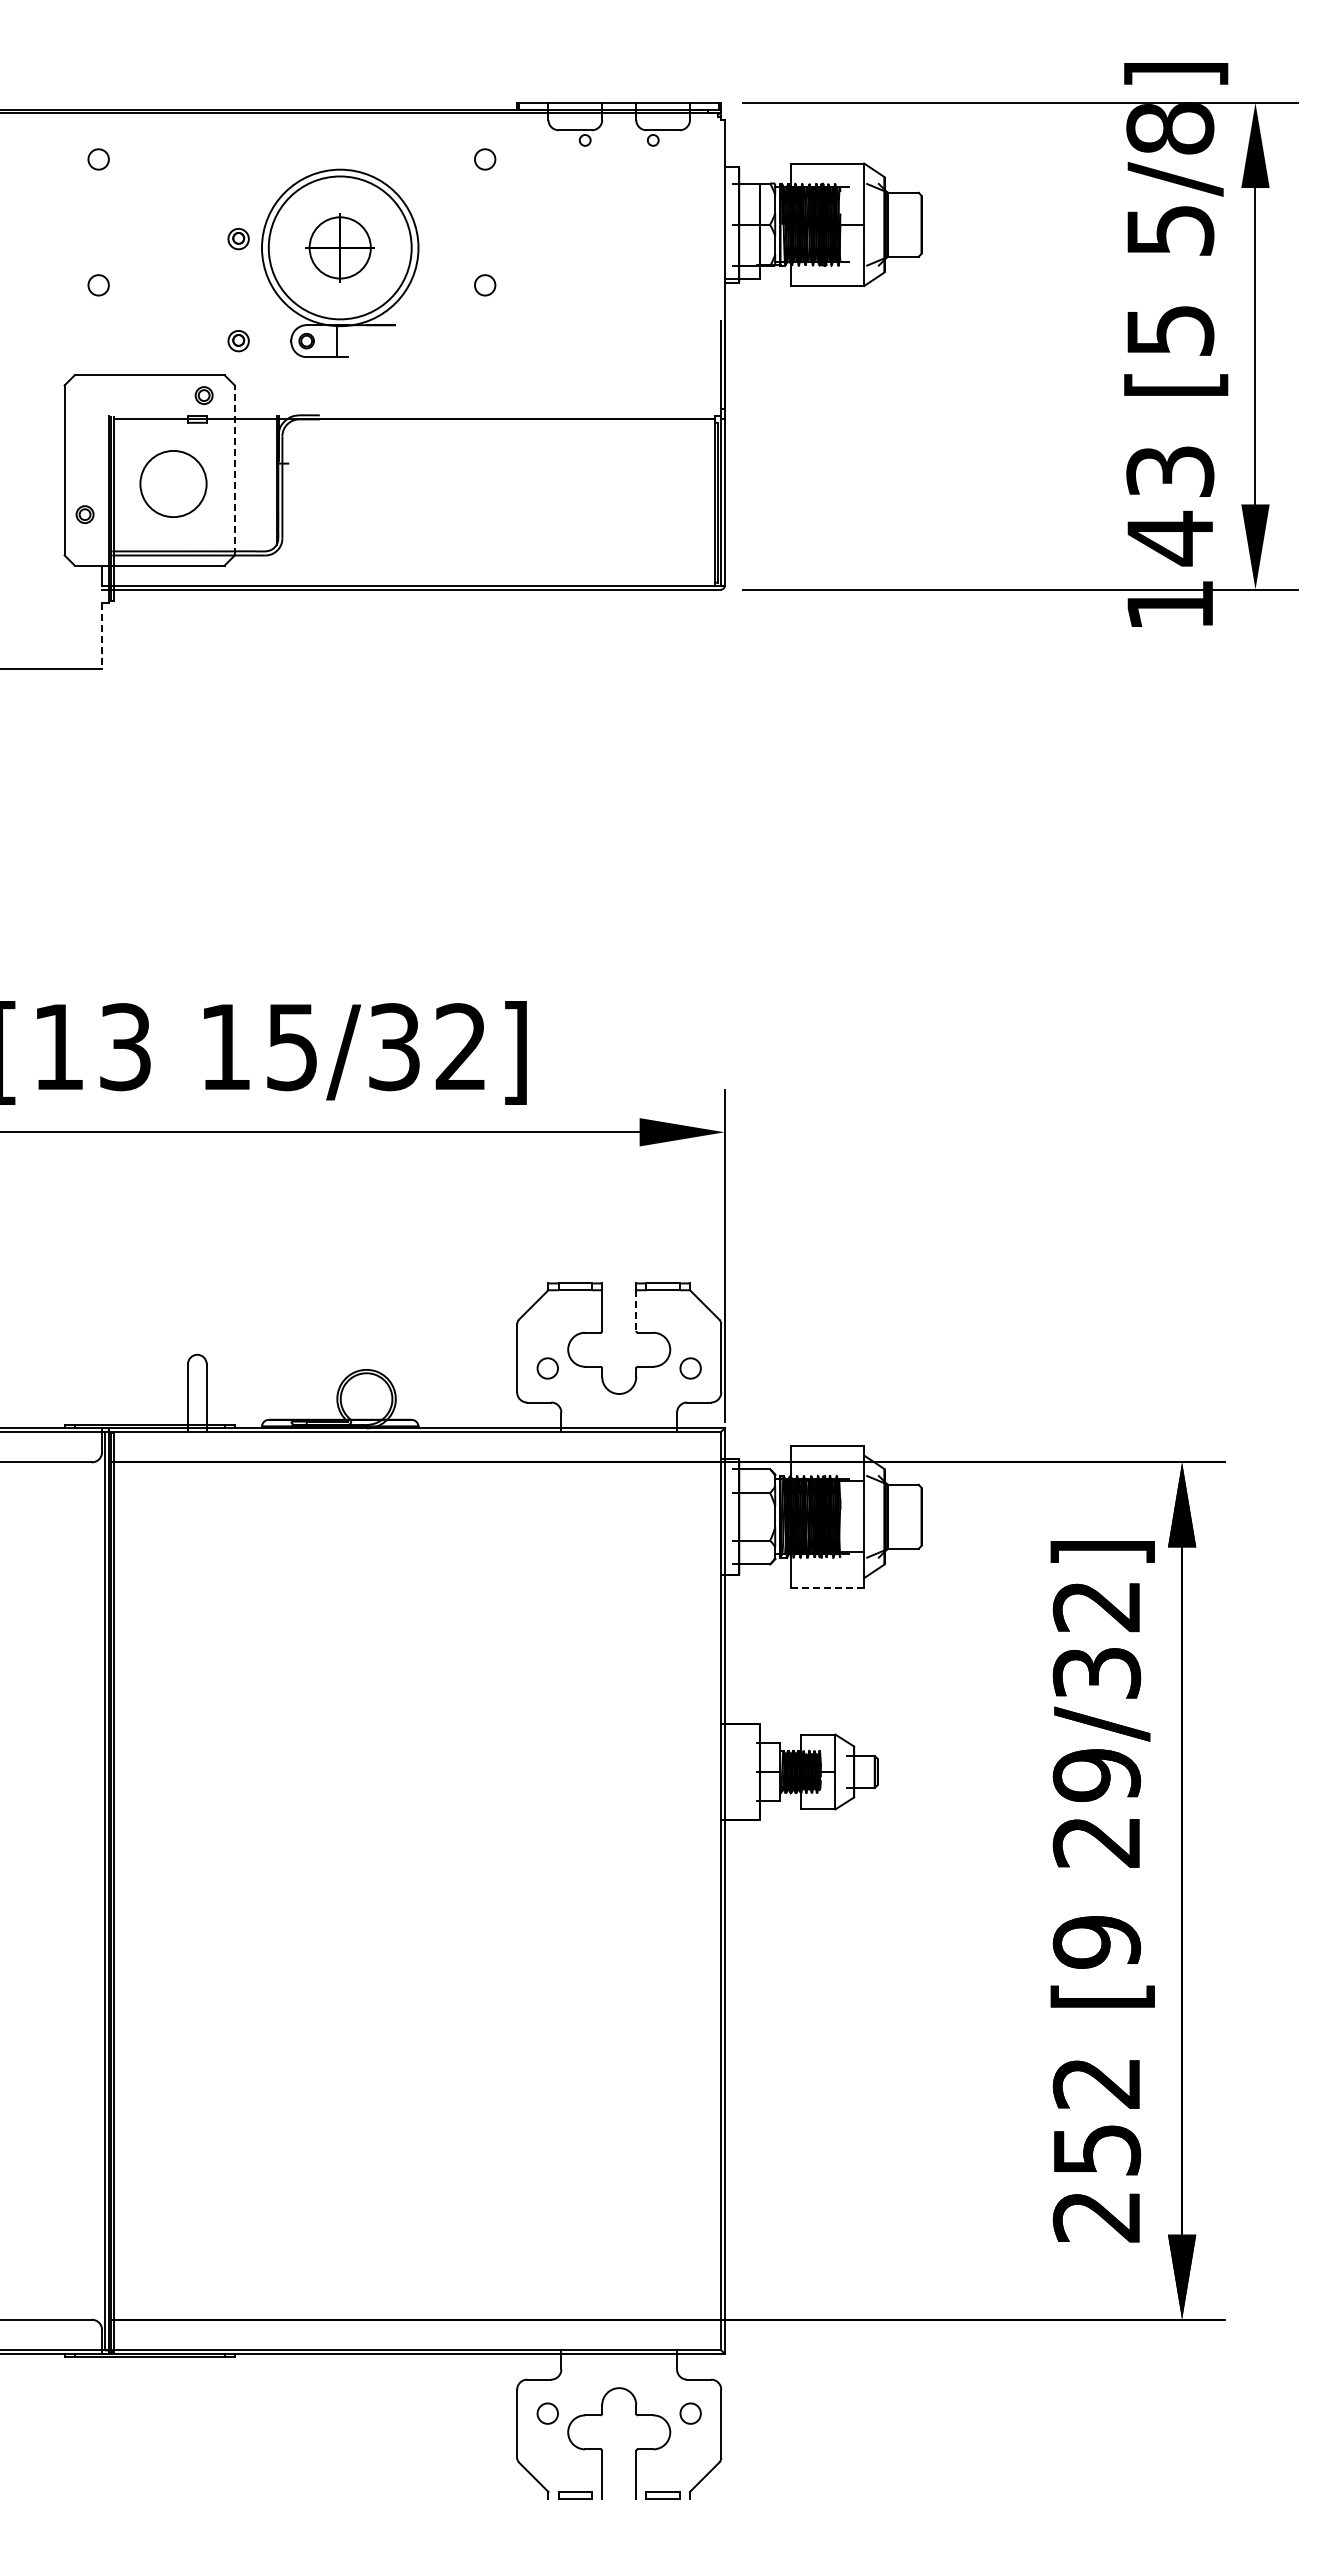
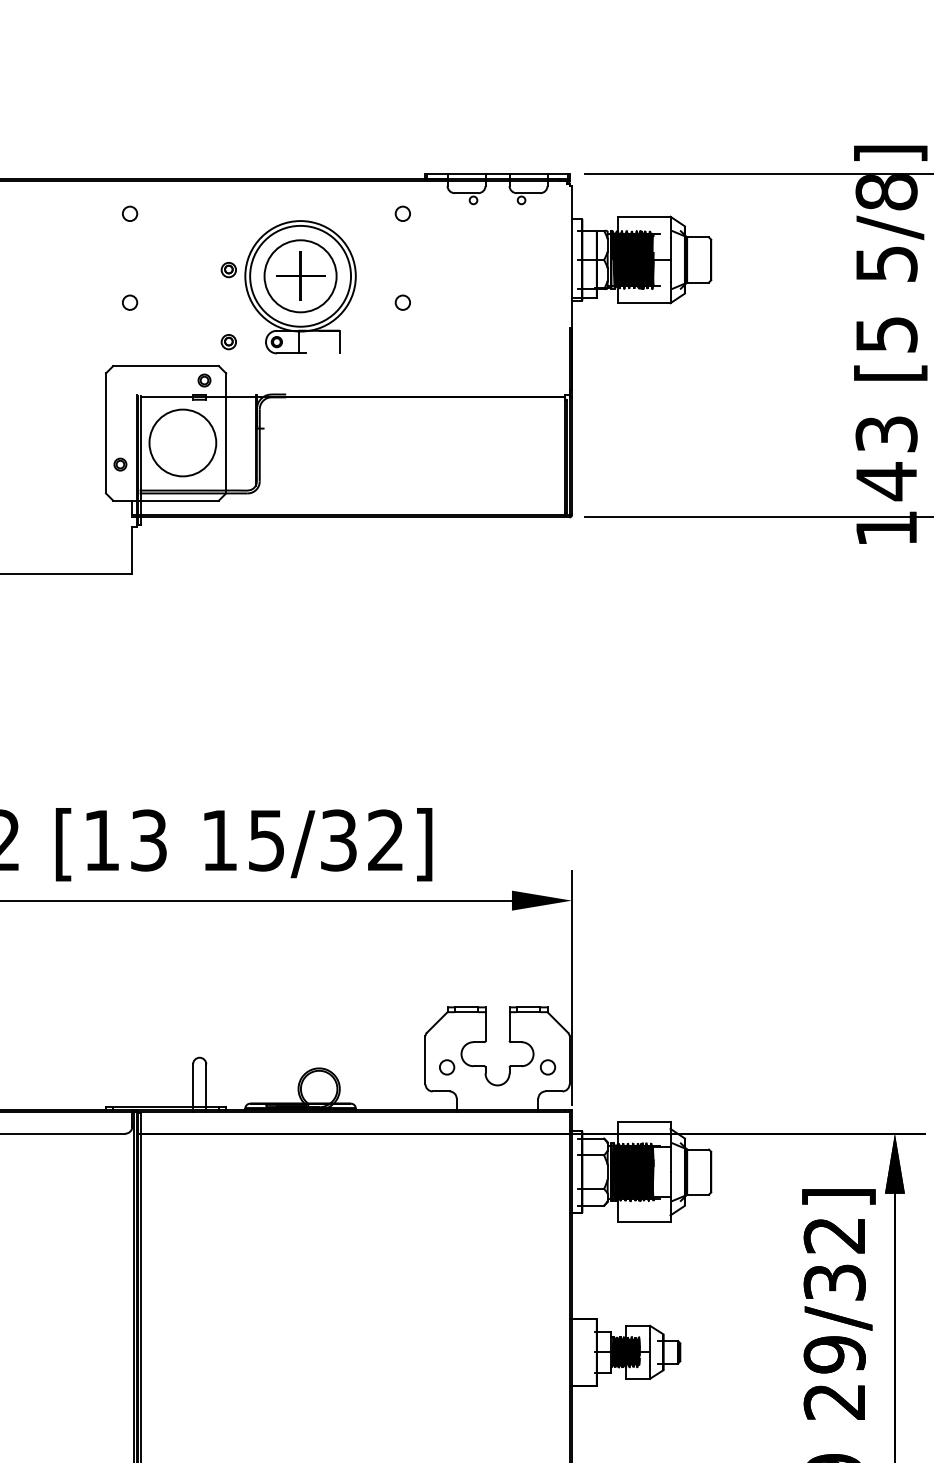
circle: (340, 247) -> (300, 276), size x1.67
line: (395, 341) -> (339, 342), added
line: (234, 469) -> (225, 432), dashed -> solid
circle: (173, 483) -> (182, 442), size x1.43
line: (102, 636) -> (132, 550), dashed -> solid
line: (636, 1311) -> (509, 1027), dashed -> solid
line: (827, 1587) -> (644, 1222), dashed -> solid

